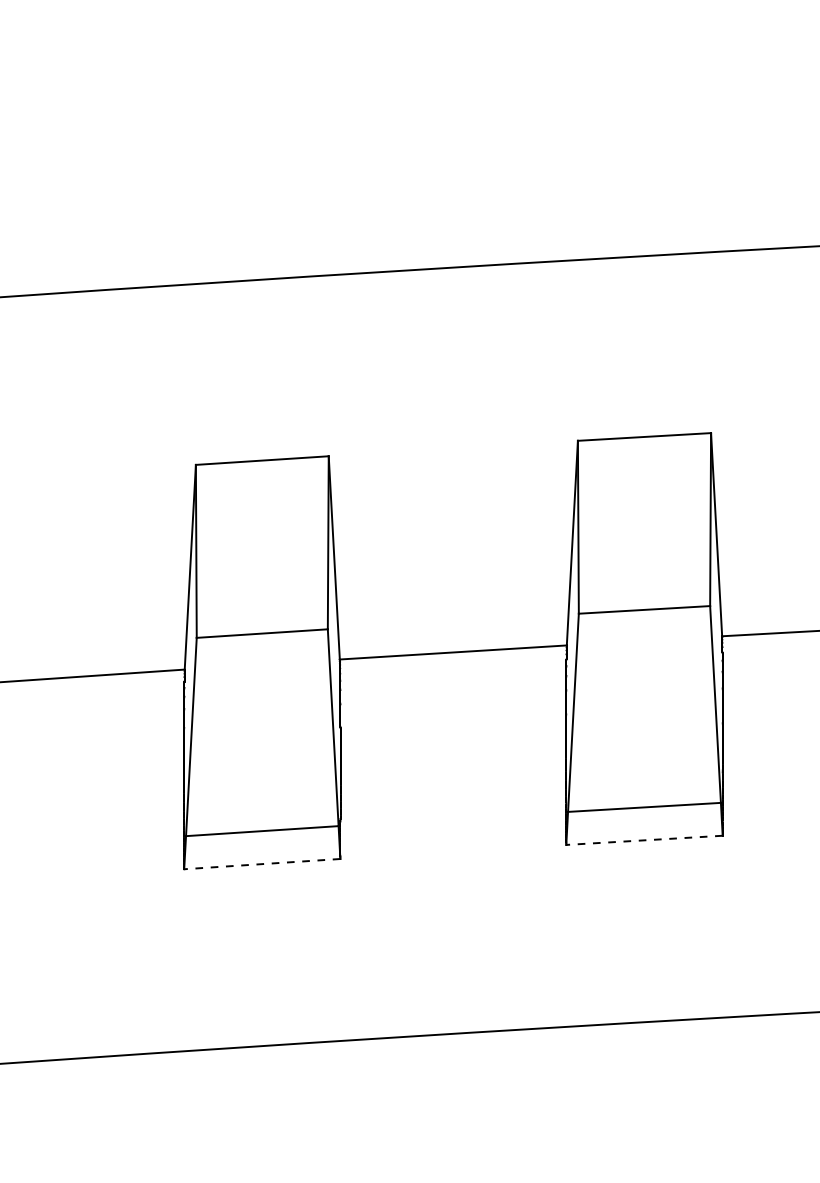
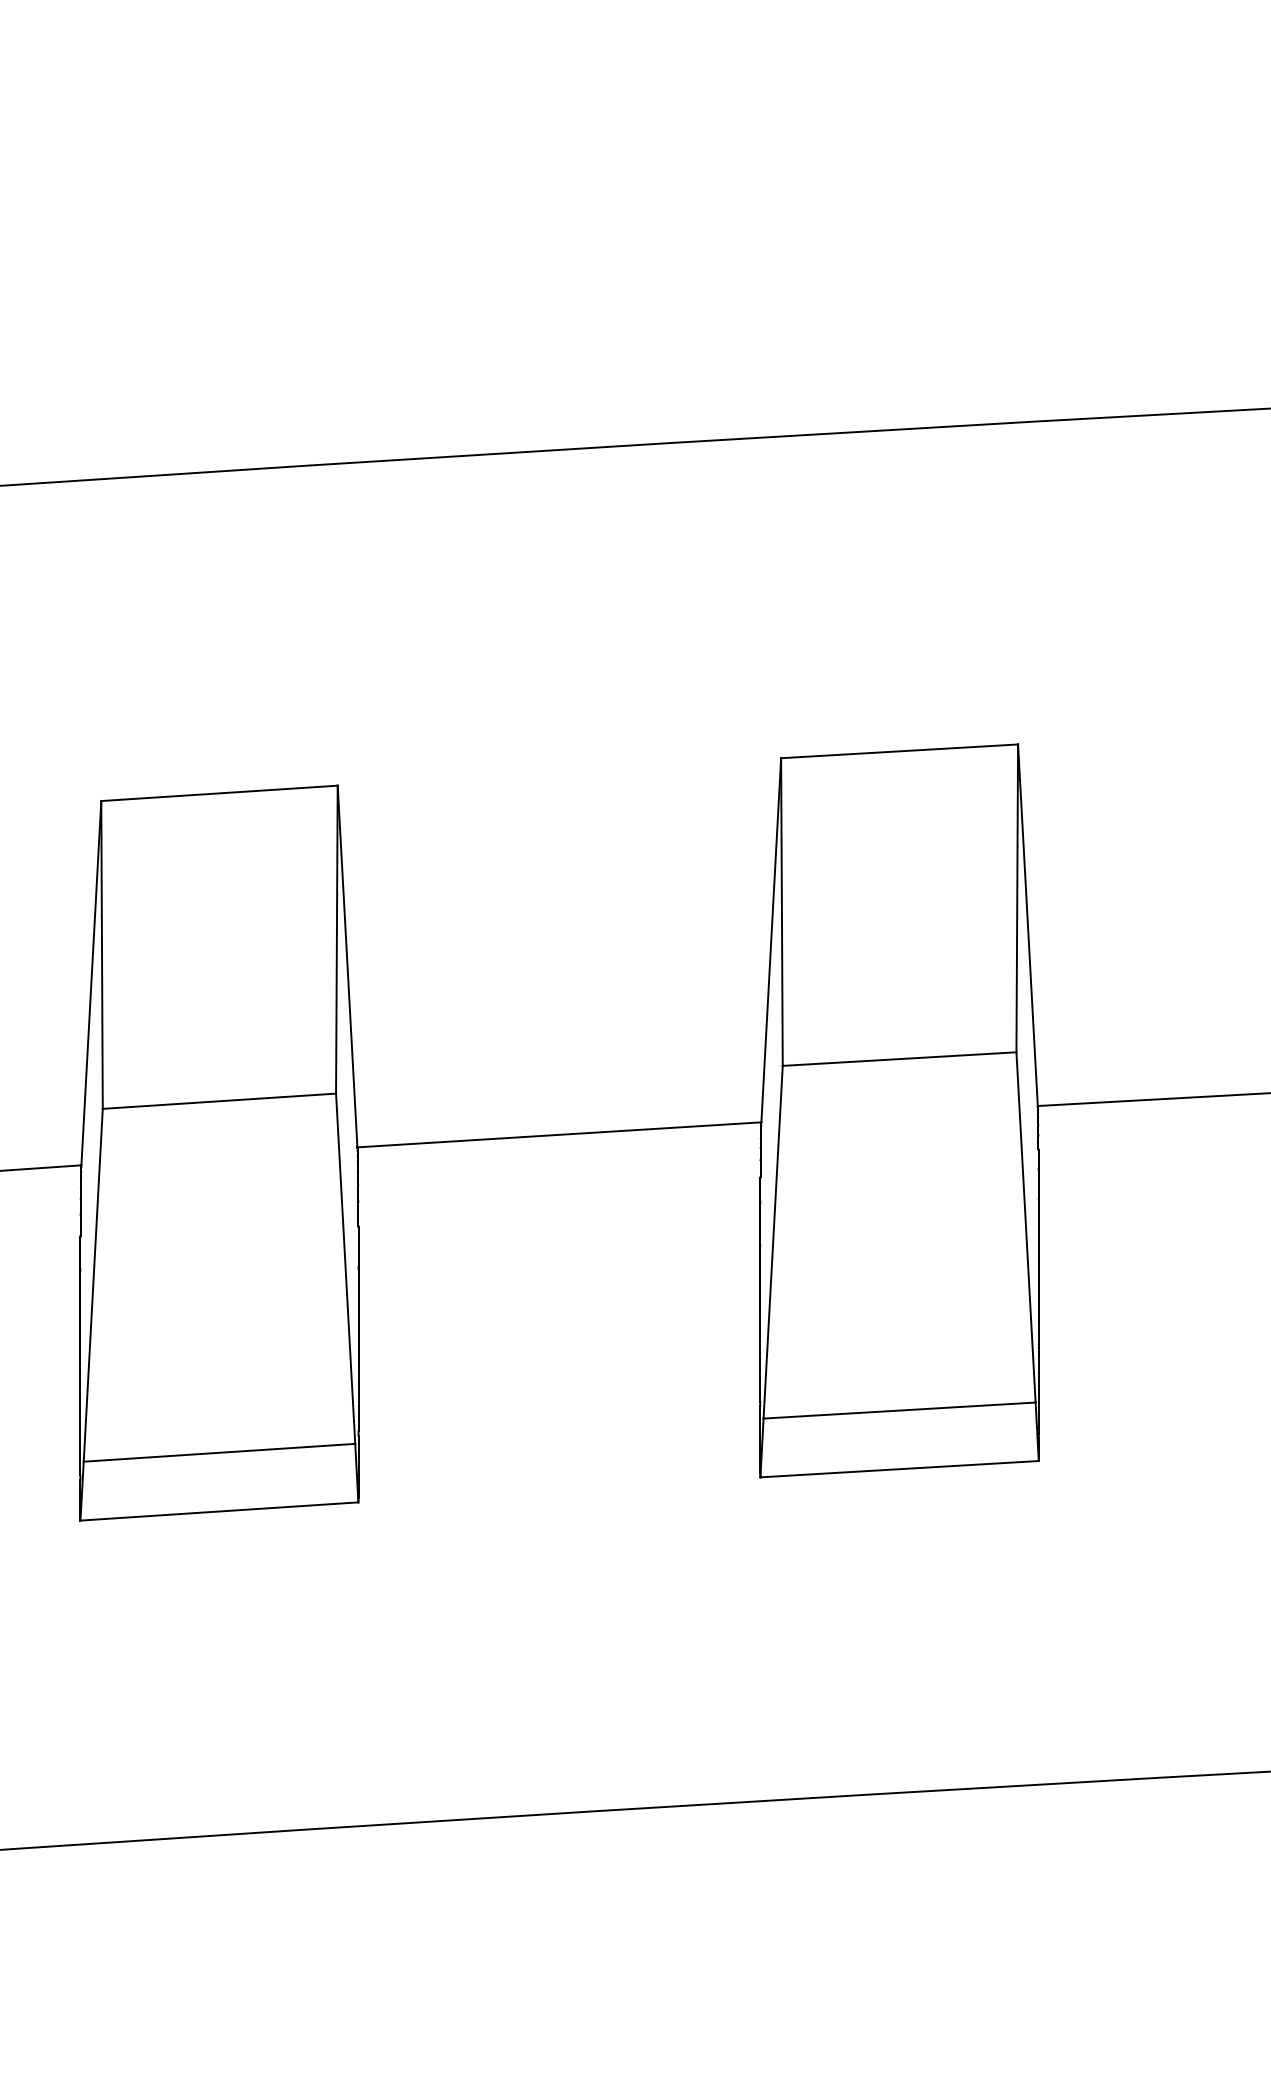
line: (643, 840) -> (897, 1469), dashed -> solid
line: (261, 864) -> (218, 1512), dashed -> solid

